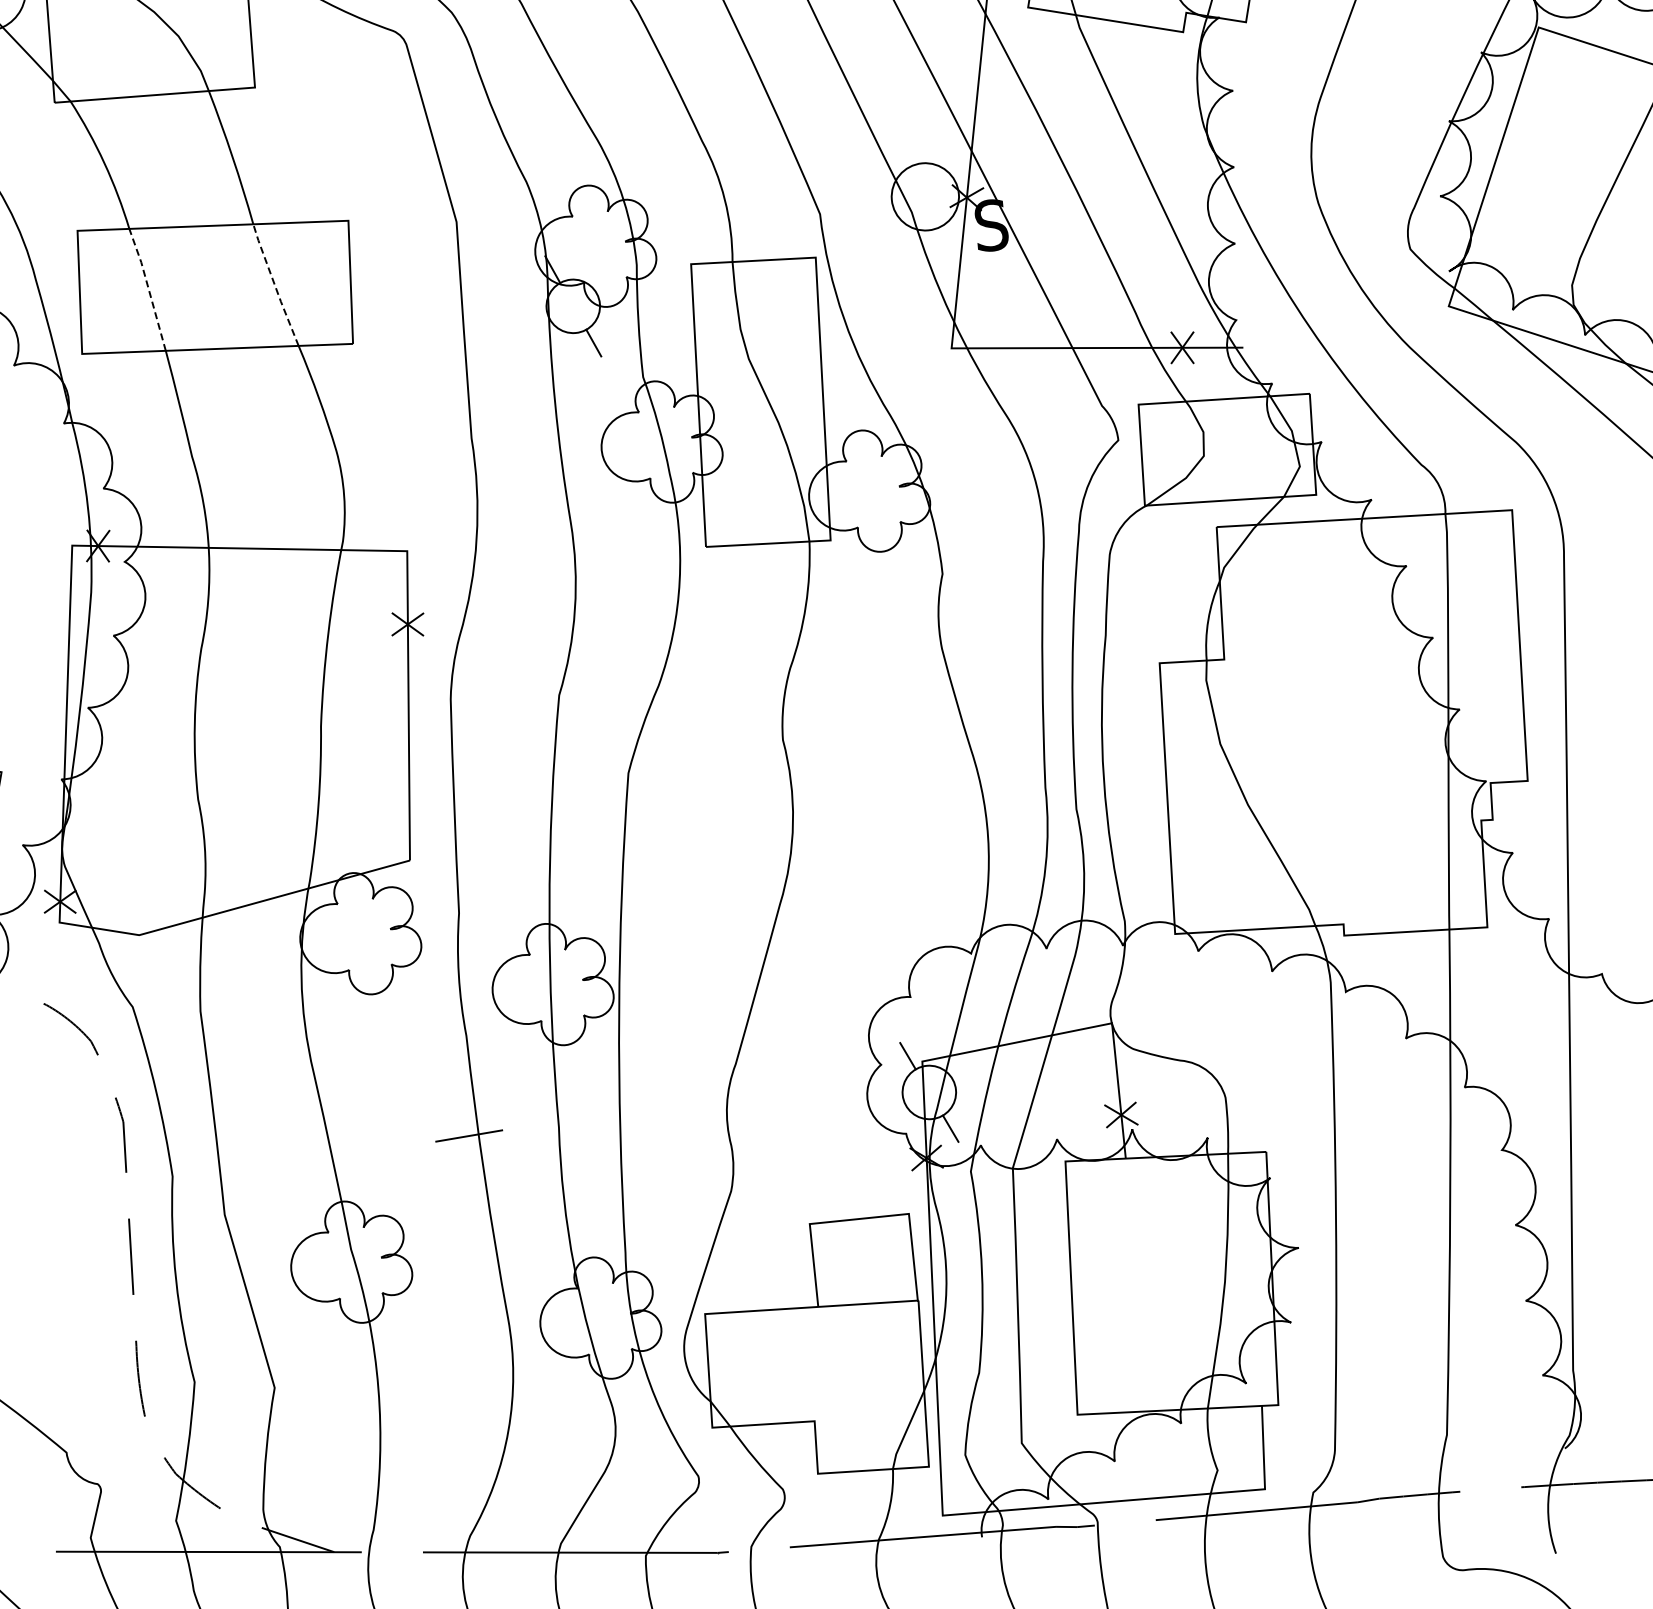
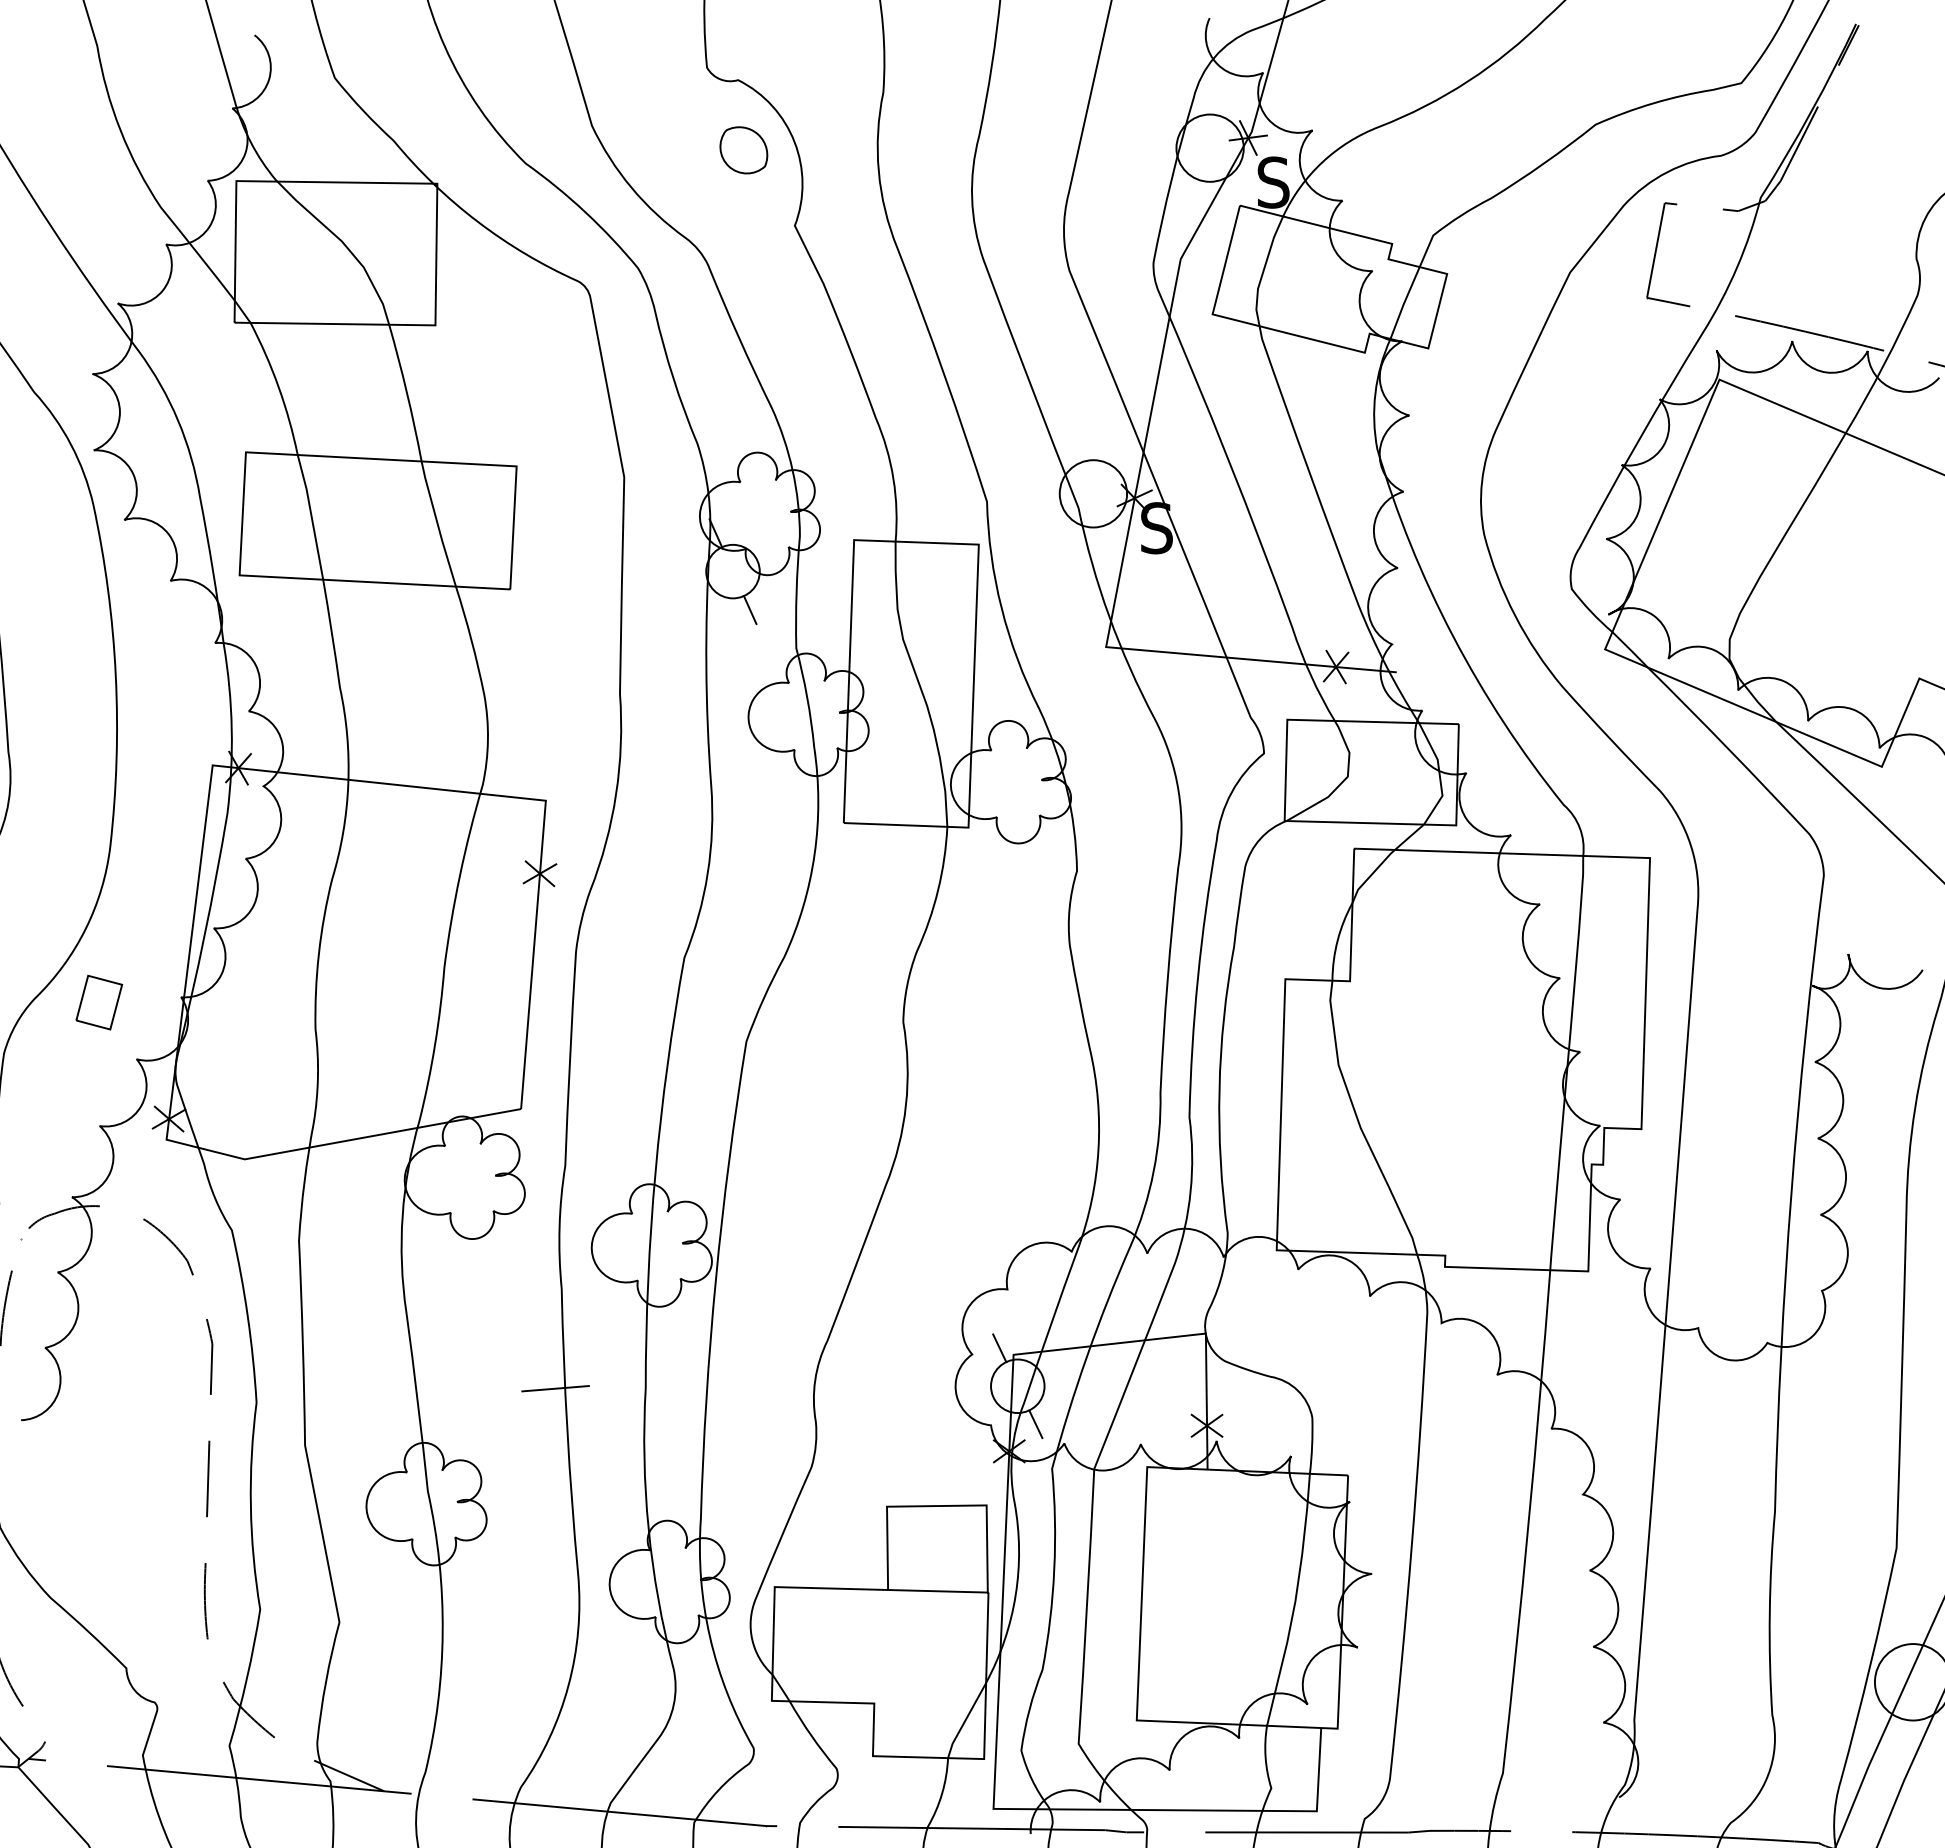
line: (274, 284) -> (437, 523), dashed -> solid
line: (148, 287) -> (311, 515), dashed -> solid

